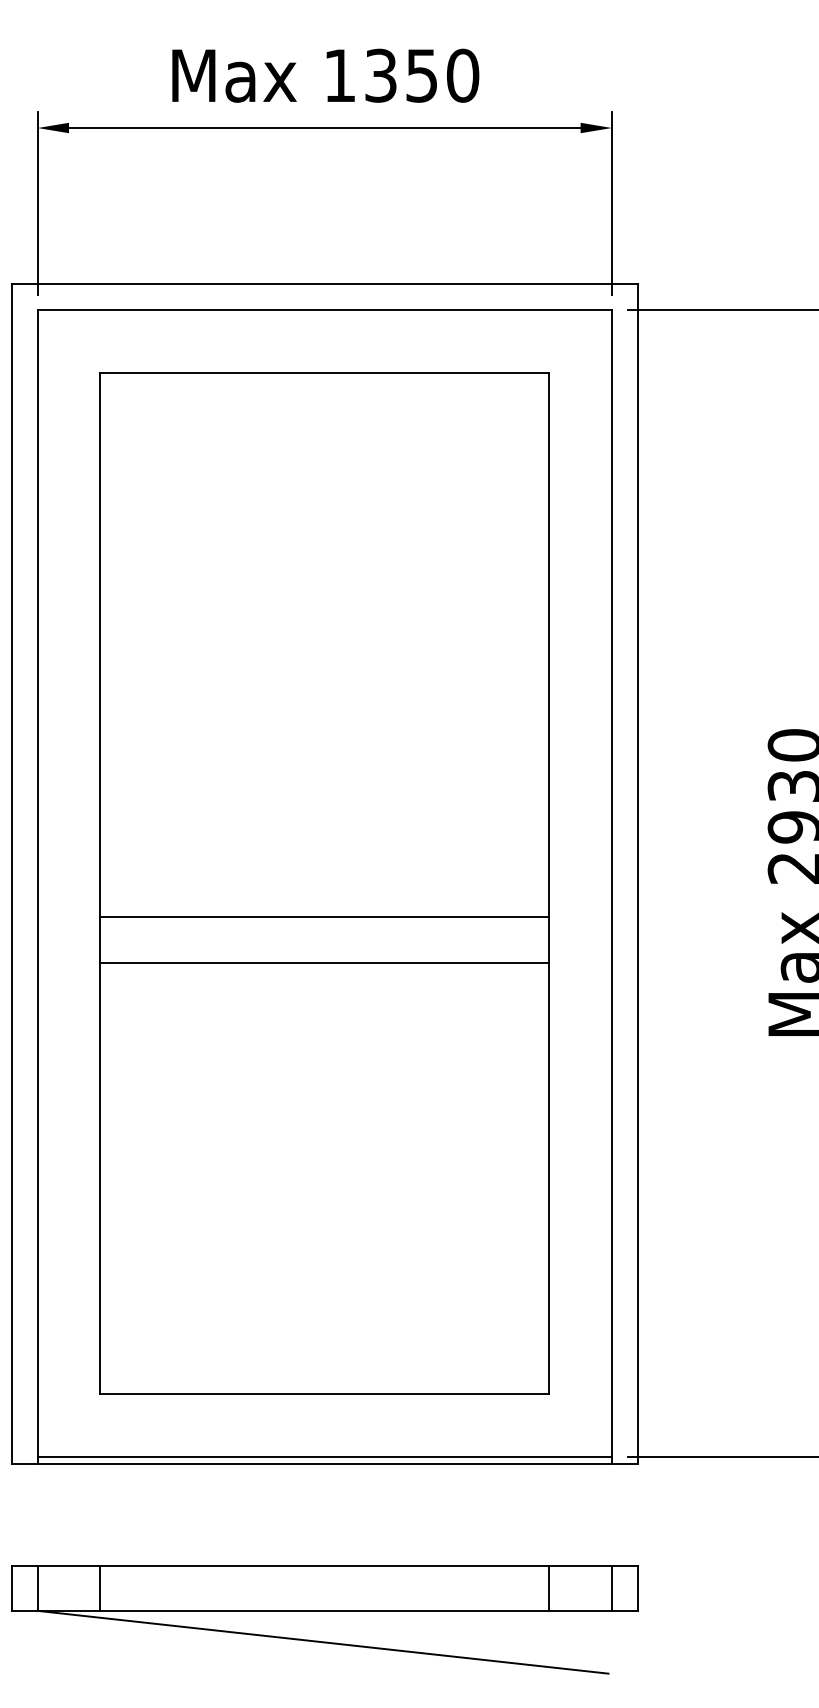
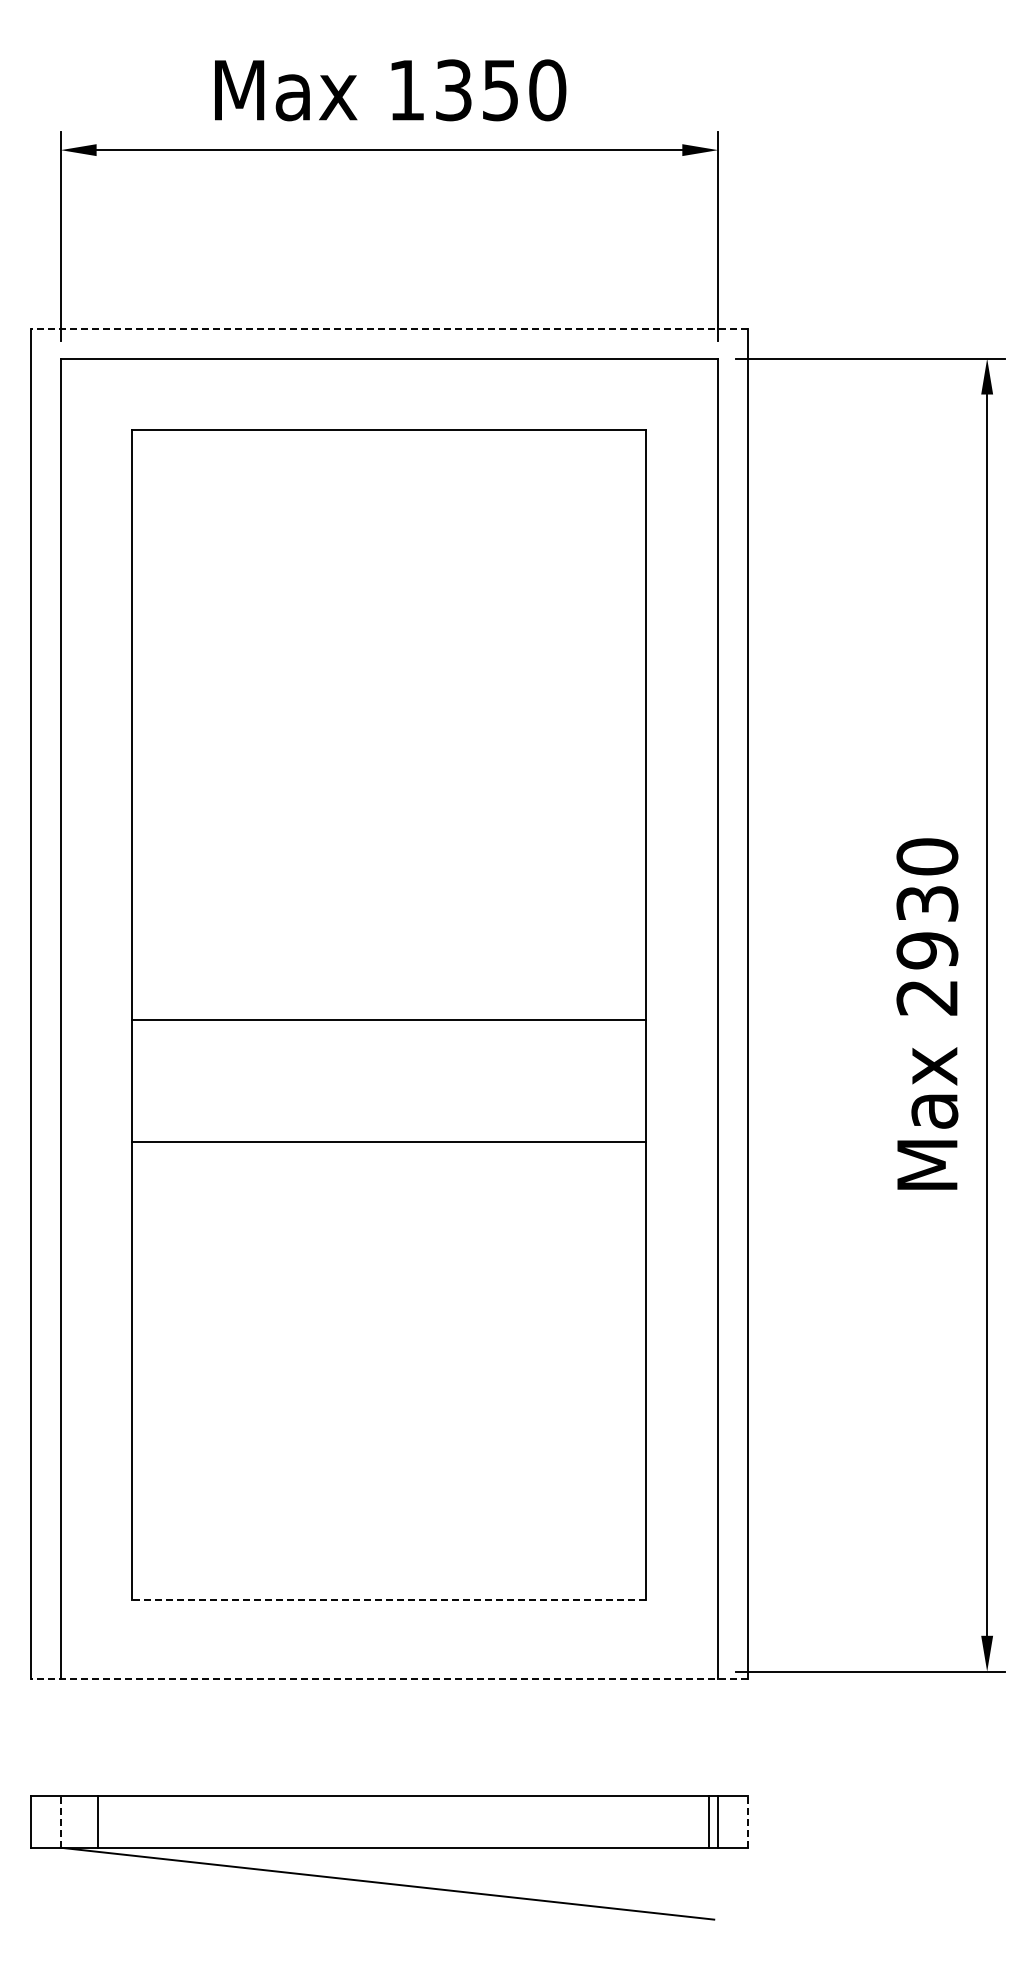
line: (324, 283) -> (389, 328), solid -> dashed
line: (324, 916) -> (389, 1019), moved
line: (324, 963) -> (389, 1142), moved
line: (324, 1394) -> (389, 1599), solid -> dashed
line: (324, 1456) -> (389, 1671), removed
line: (324, 1463) -> (389, 1679), solid -> dashed
line: (100, 1587) -> (98, 1821), moved
line: (549, 1587) -> (709, 1821), moved
line: (37, 1588) -> (60, 1822), solid -> dashed
line: (638, 1588) -> (748, 1822), solid -> dashed

